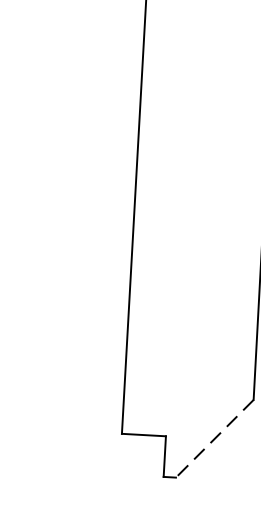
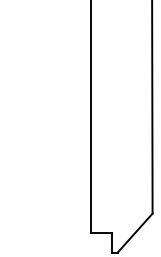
line: (213, 439) -> (134, 233), dashed -> solid

